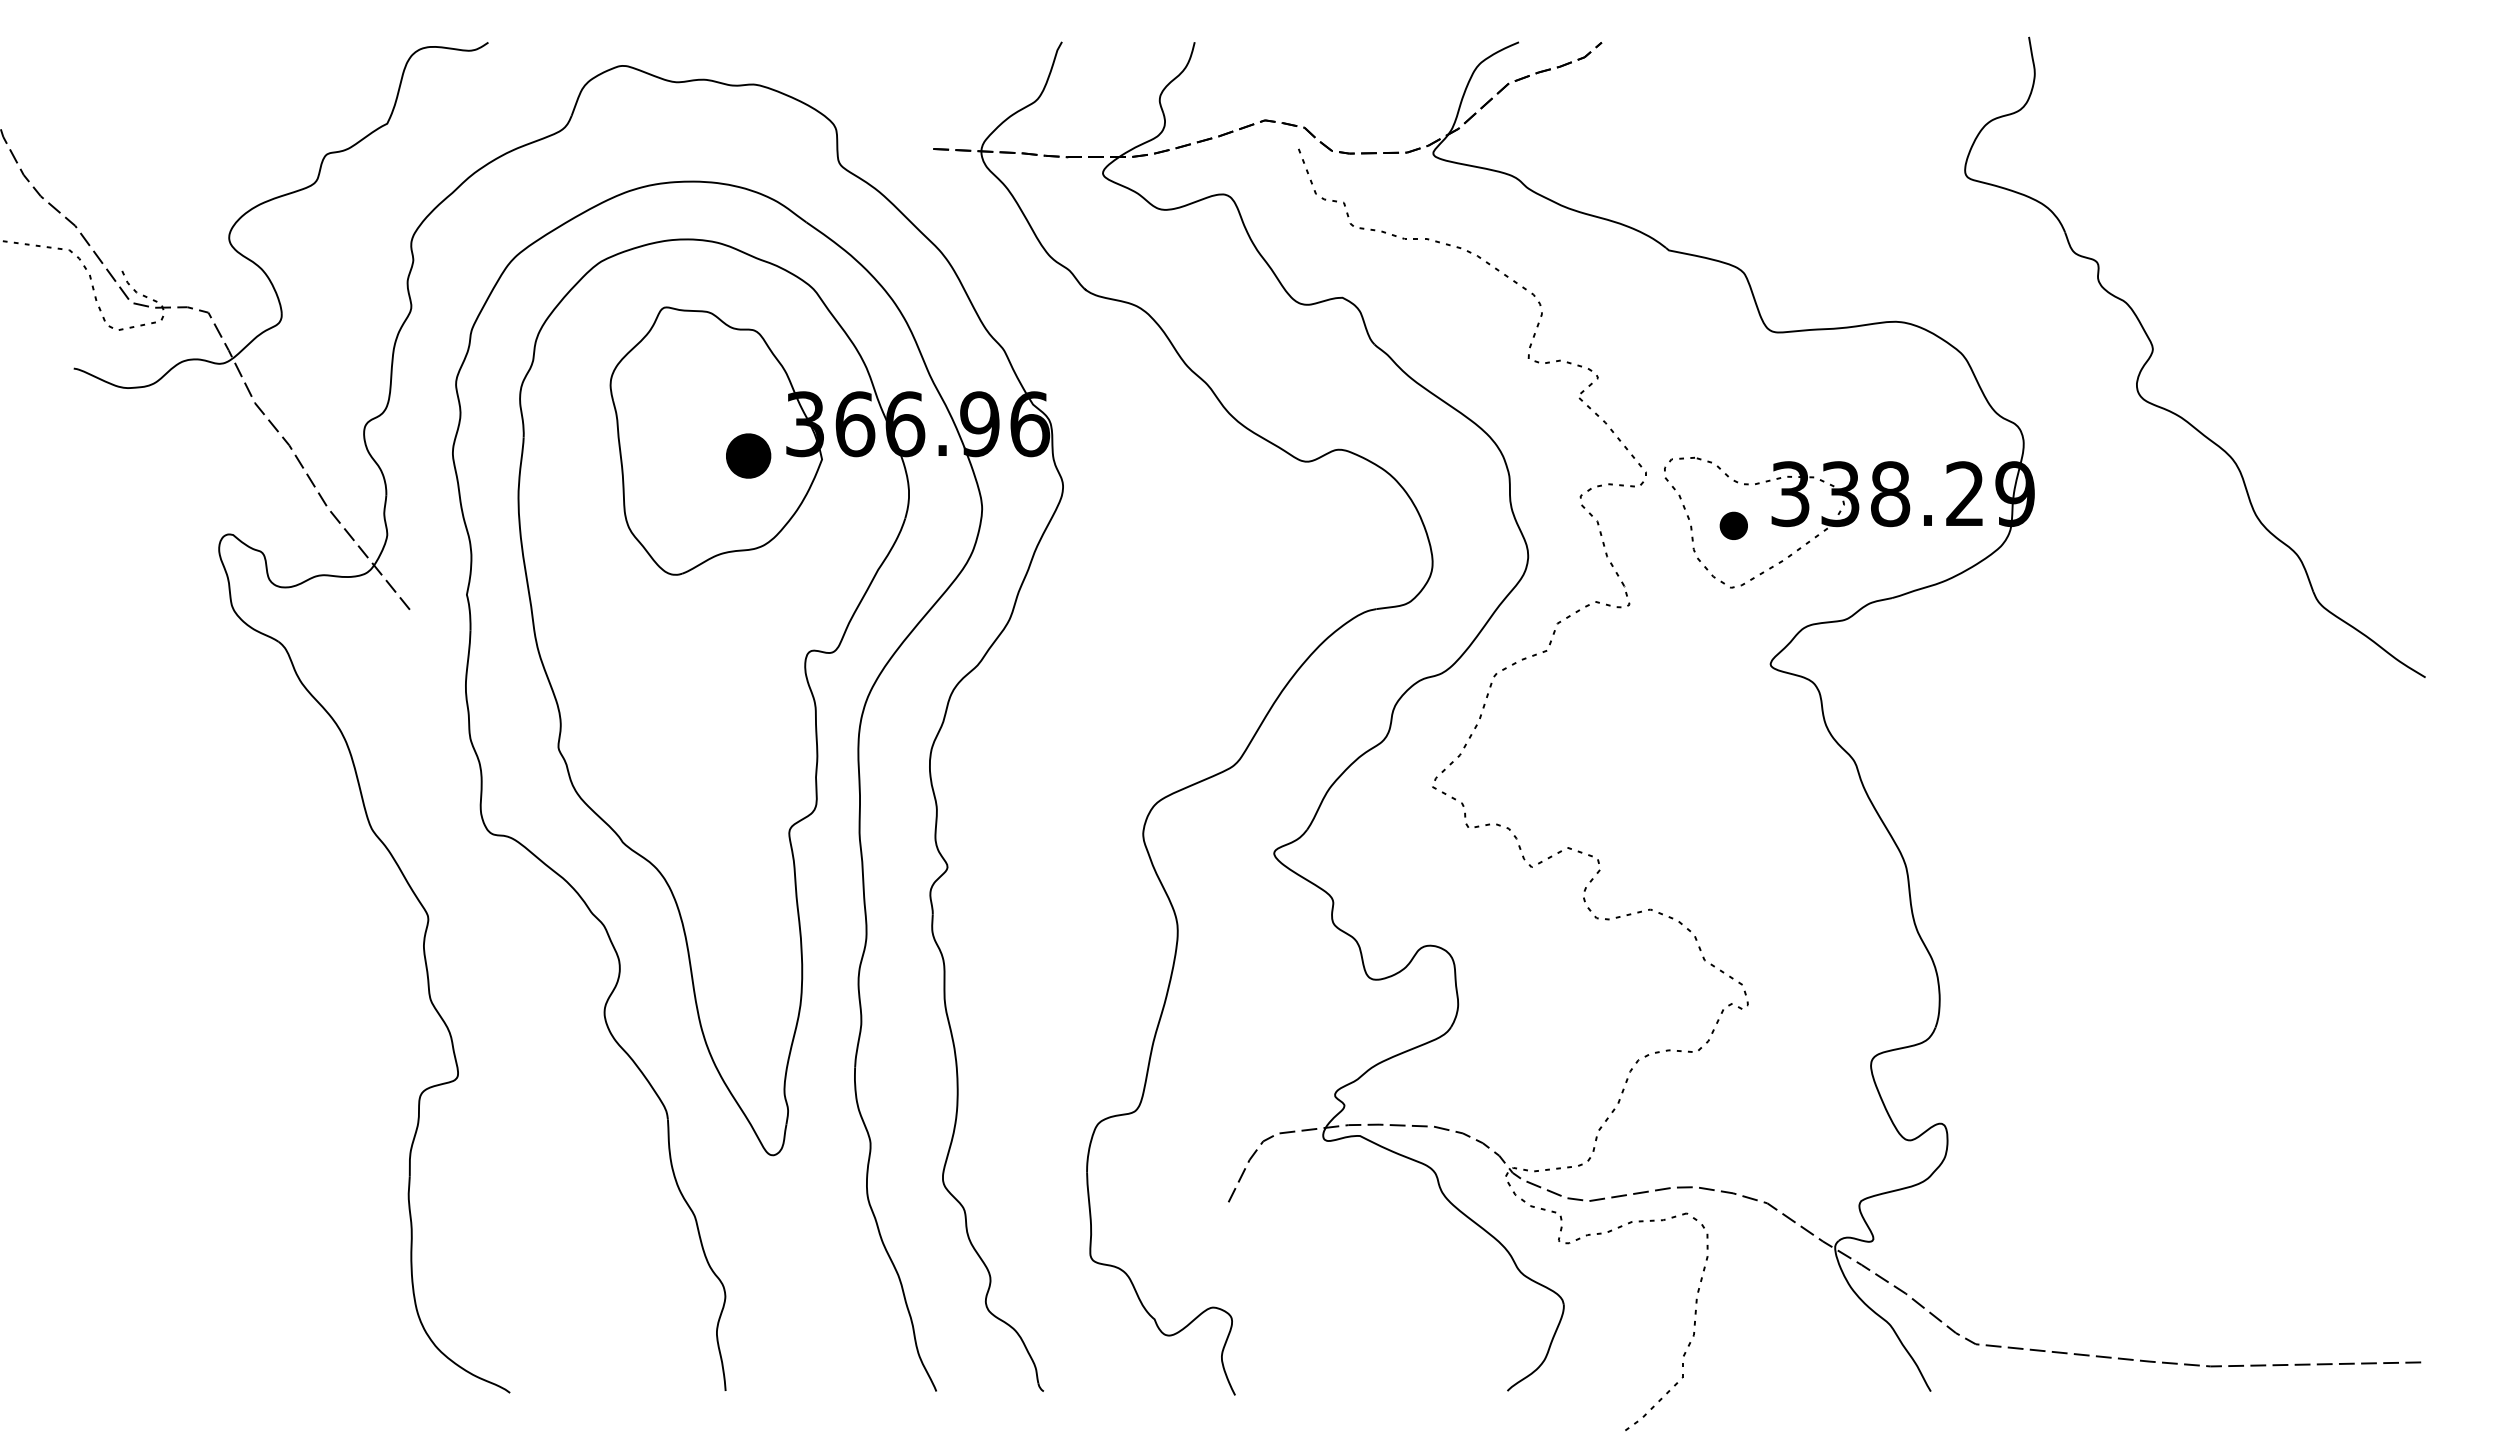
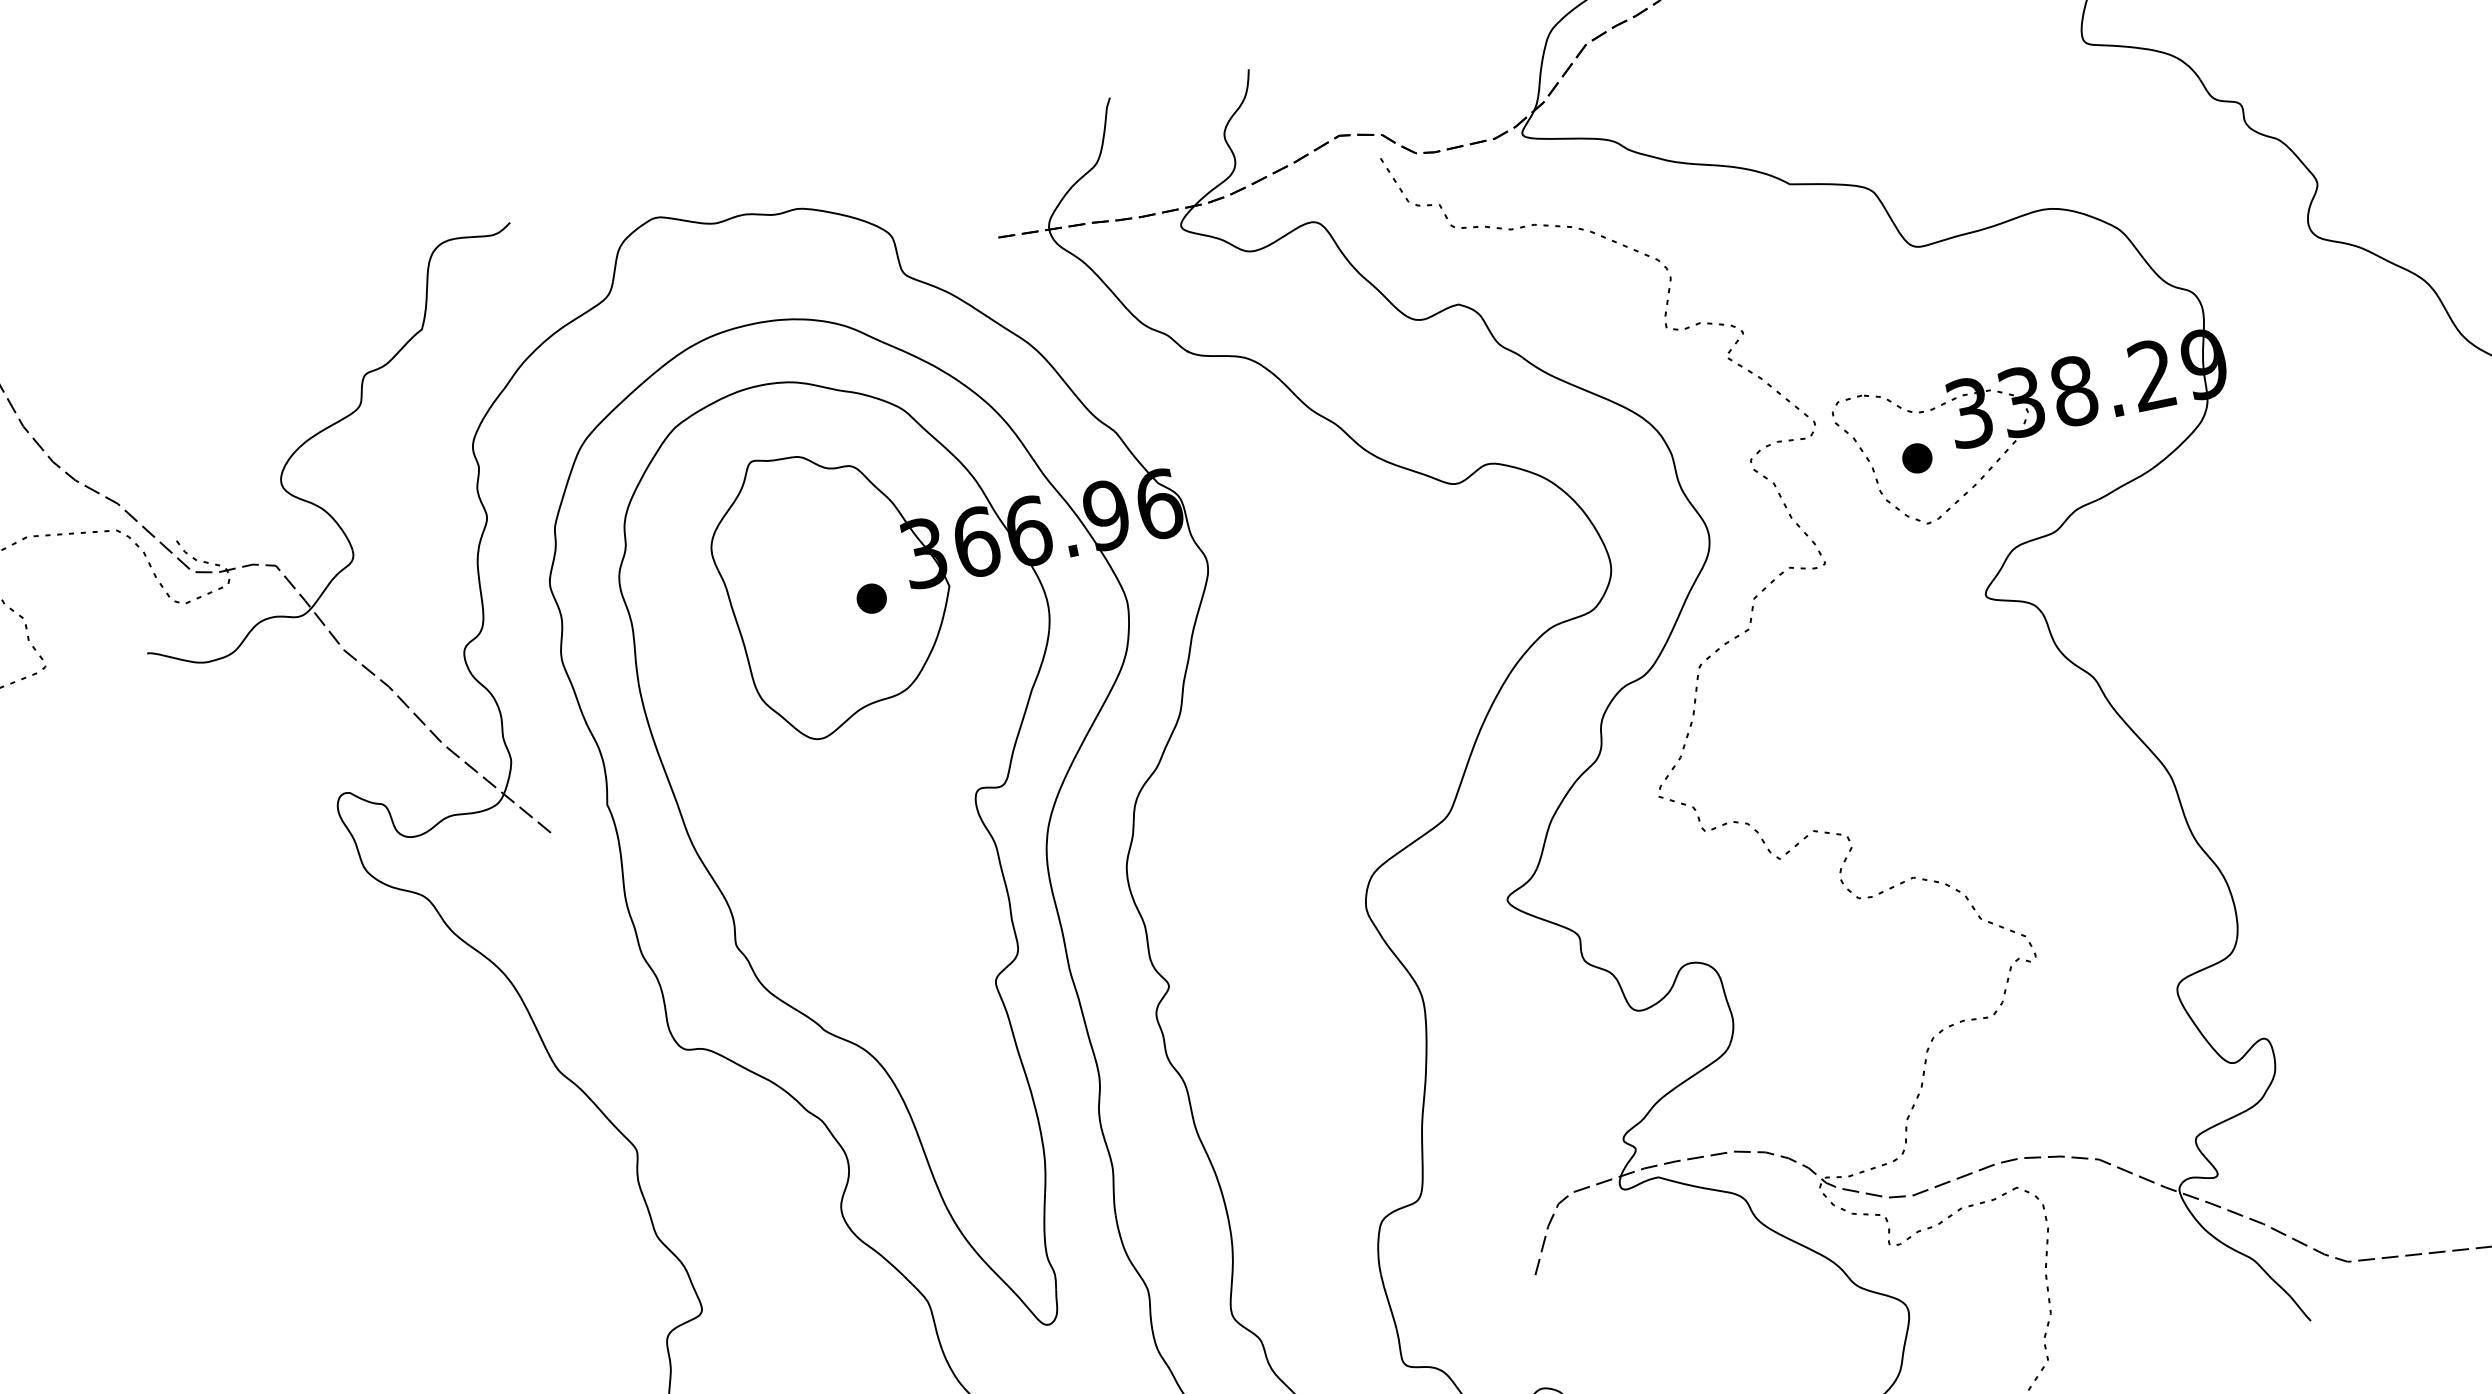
part: (748, 455) -> (871, 598), size x0.62

